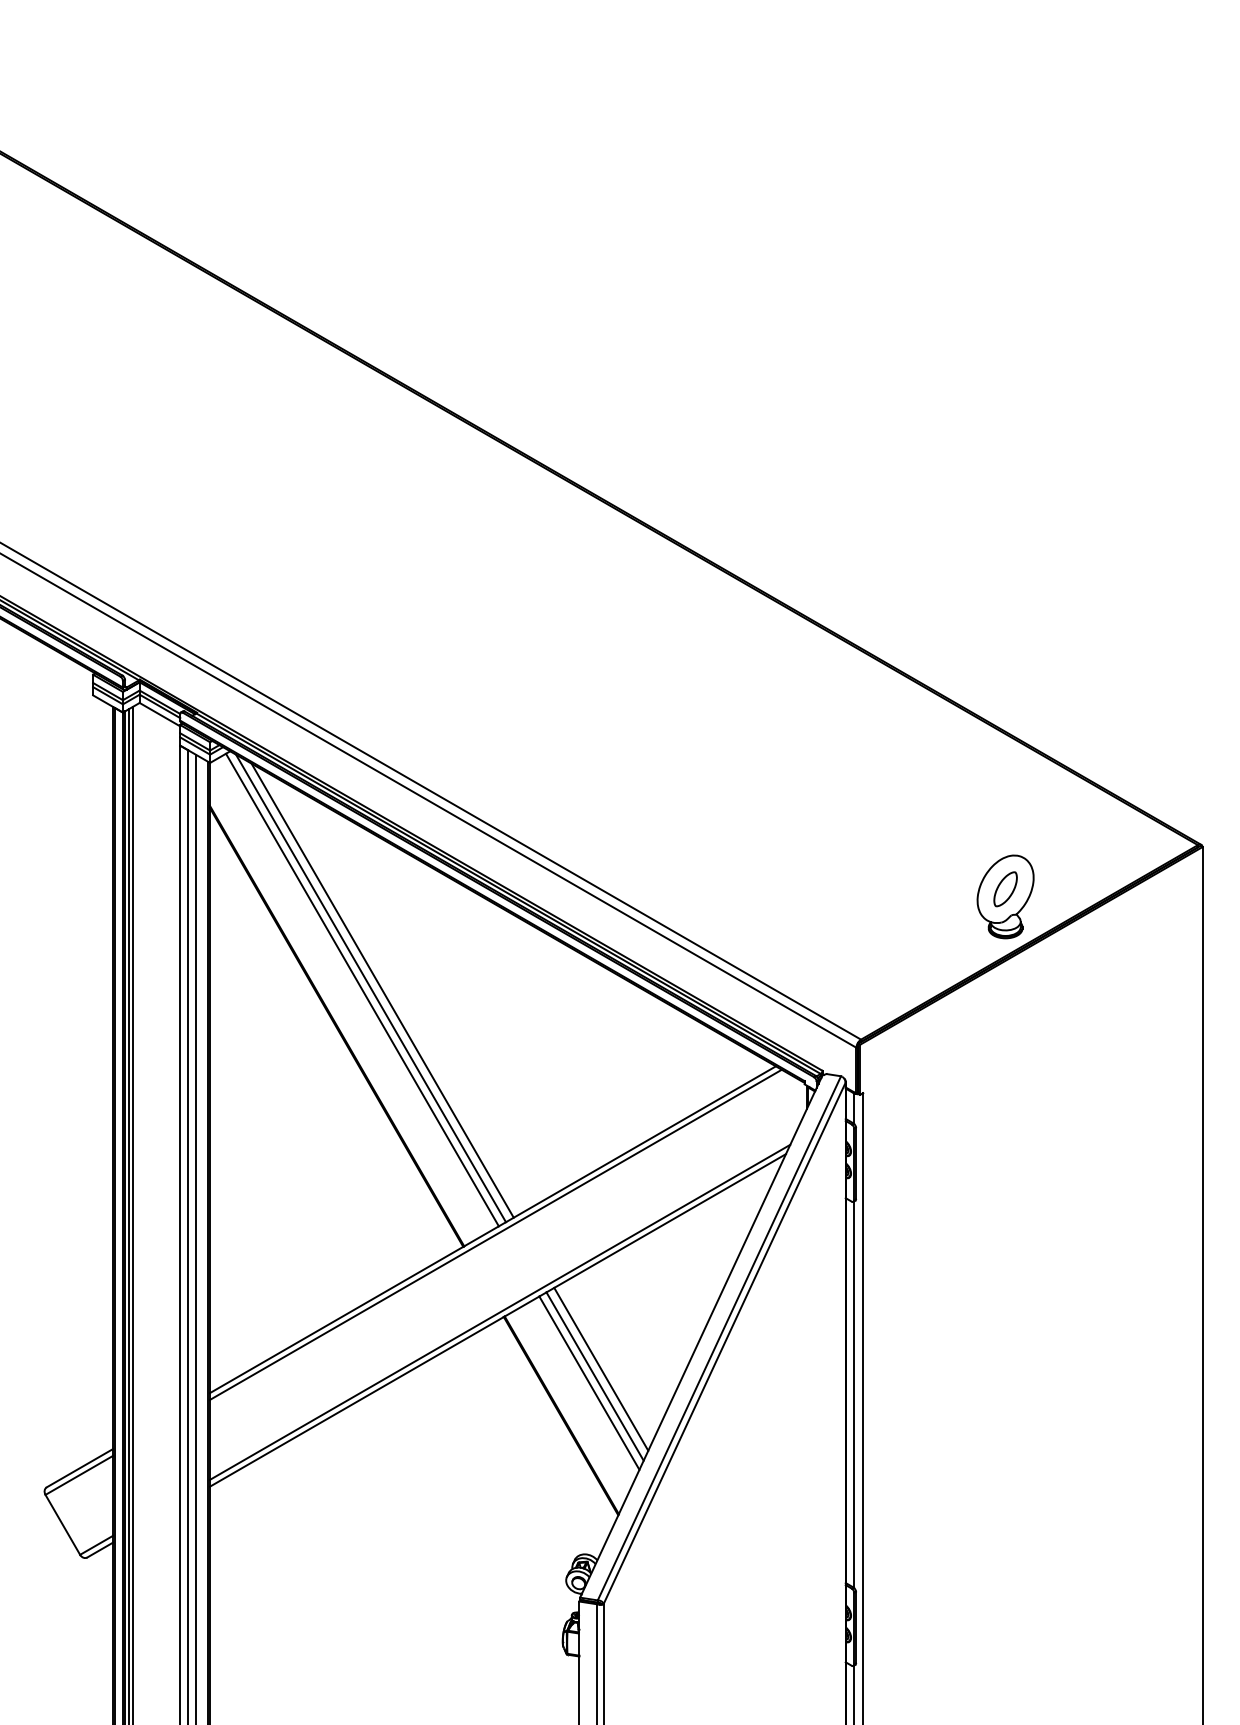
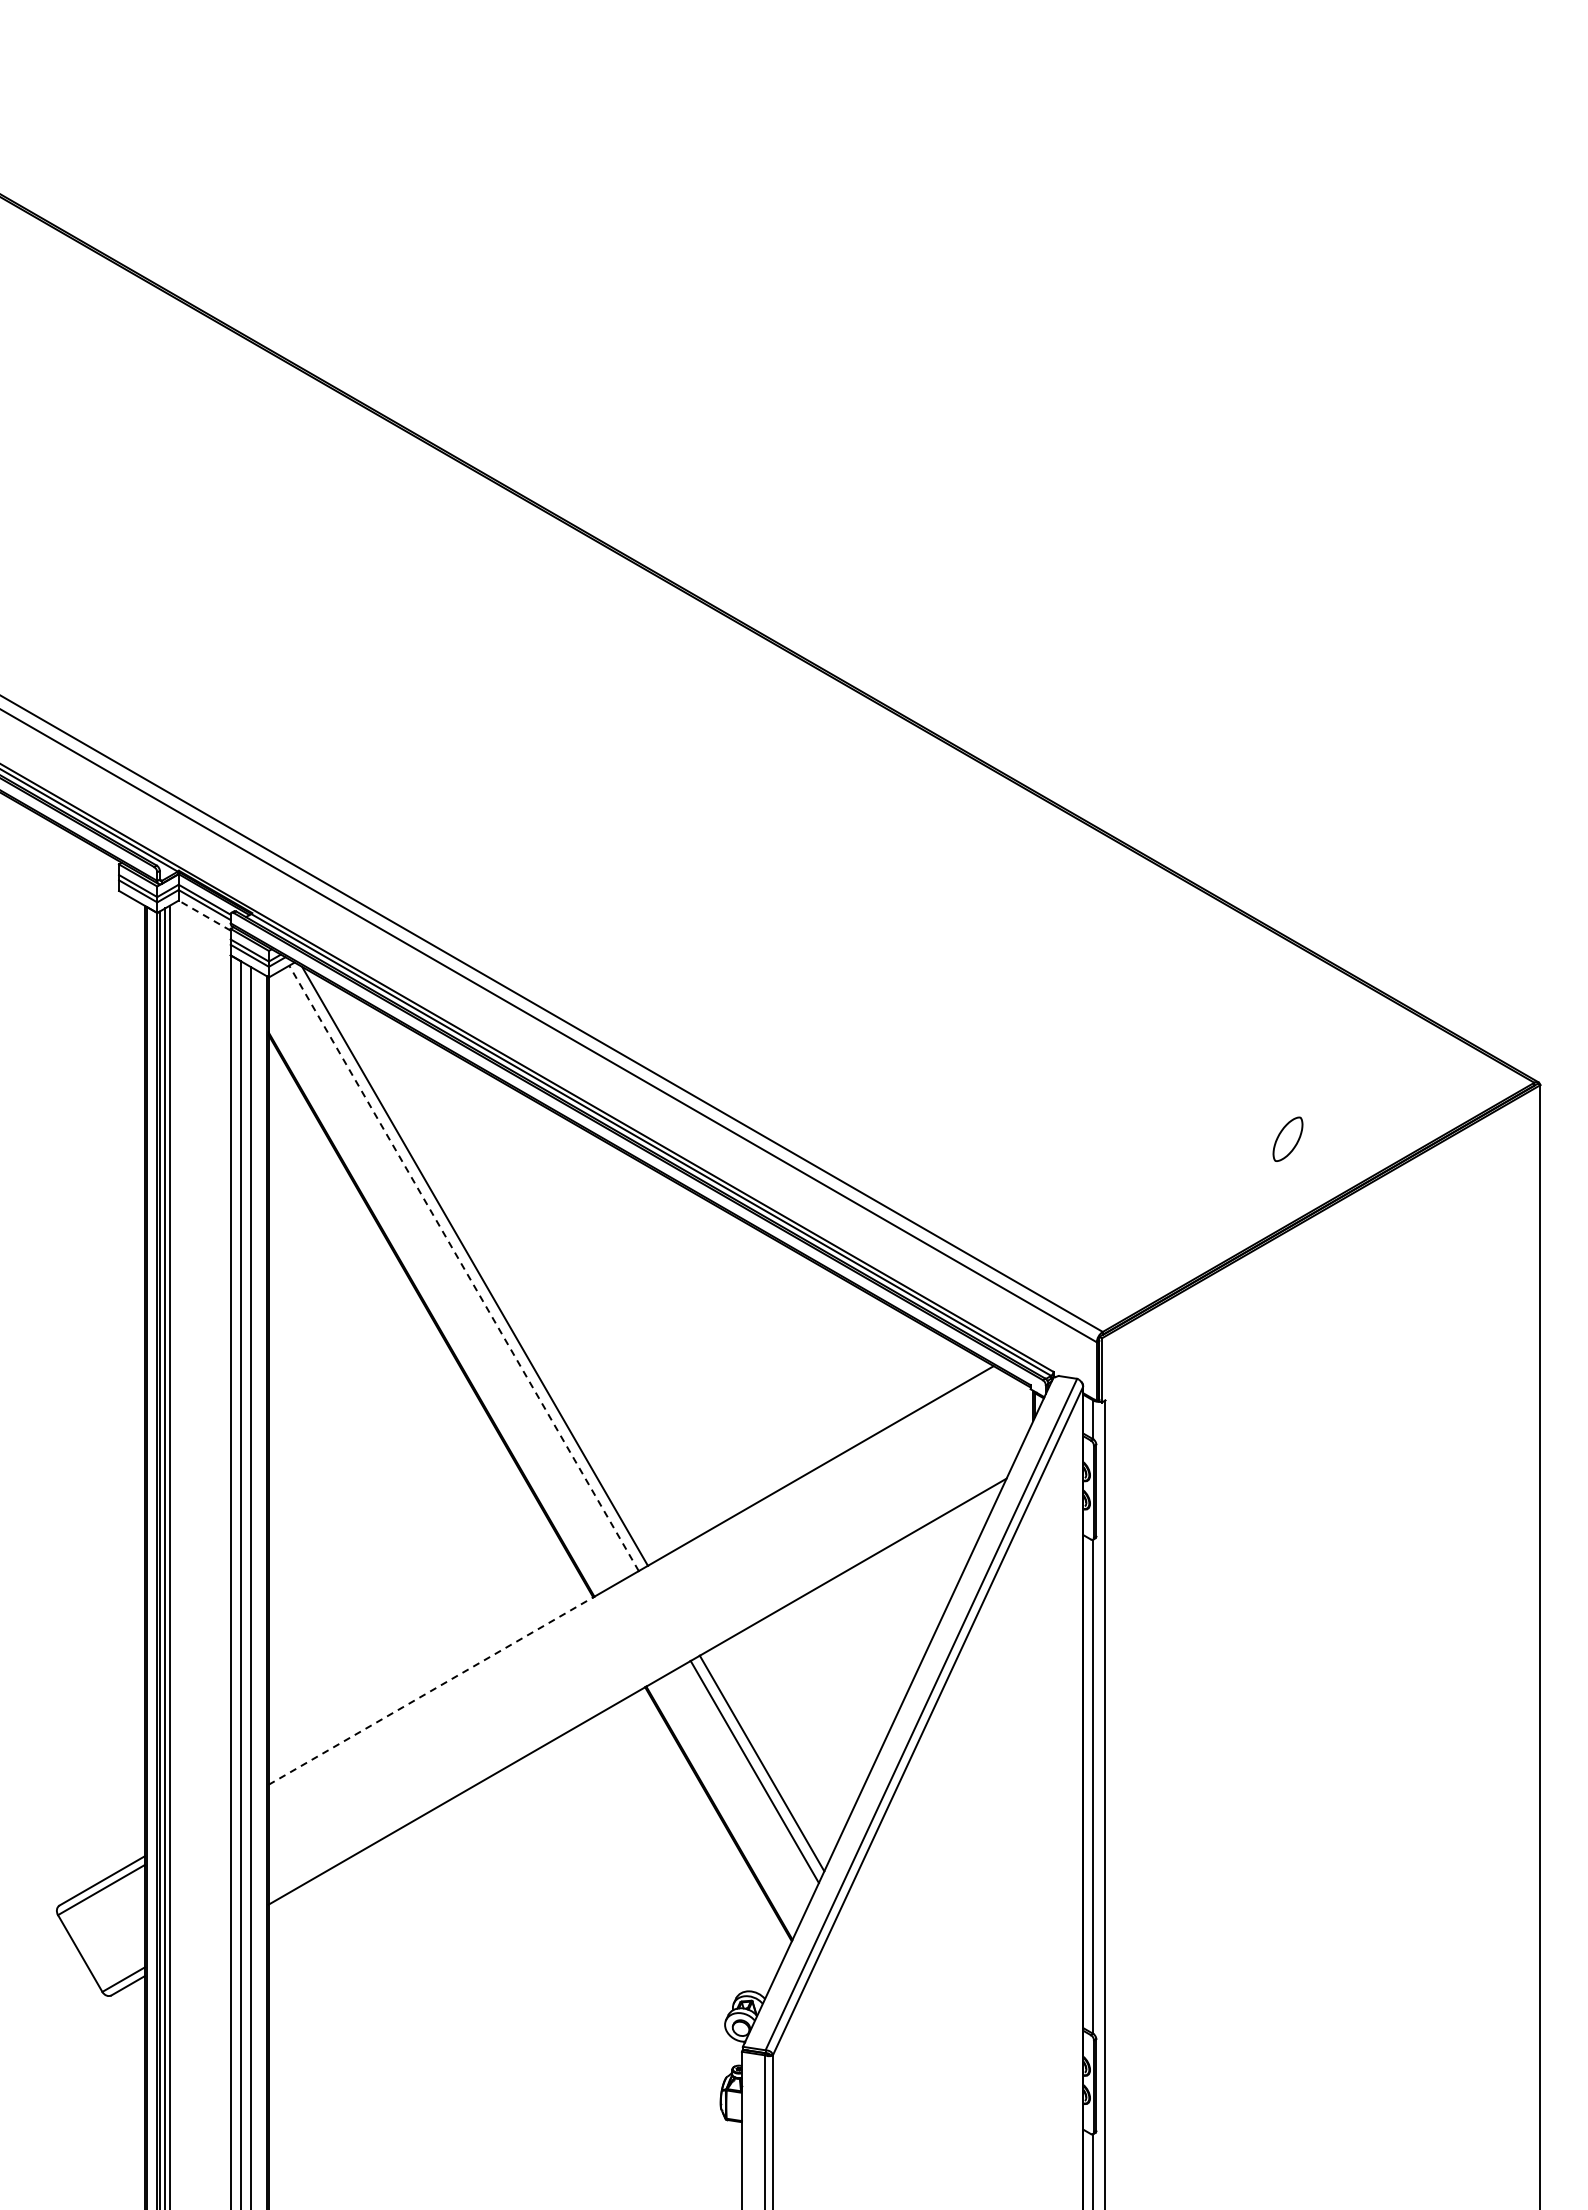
line: (159, 714) -> (204, 915), solid -> dashed
part: (1005, 897) -> (1287, 1149), removed
line: (362, 990) -> (464, 1268), solid -> dashed
line: (382, 990) -> (489, 1269), removed
line: (495, 1234) -> (634, 1581), removed
line: (500, 1311) -> (640, 1680), removed
line: (337, 1319) -> (431, 1690), solid -> dashed
line: (600, 1368) -> (769, 1753), removed

